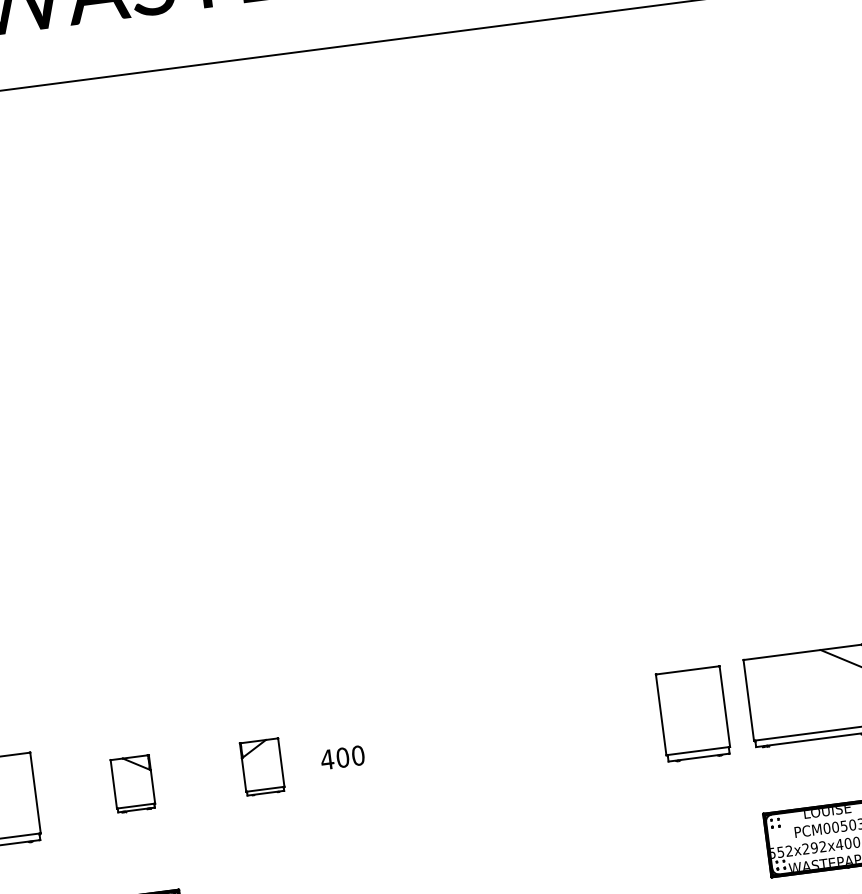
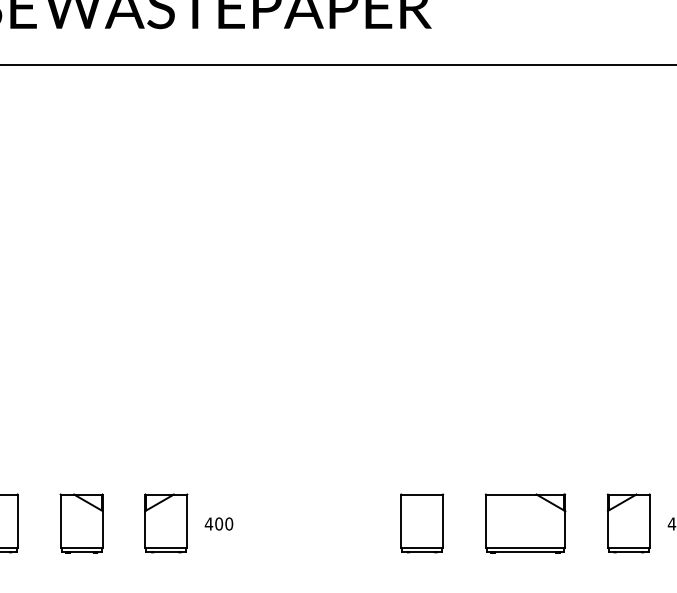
part: (694, 714) -> (422, 523), moved
part: (262, 767) -> (166, 523), size x1.67
part: (133, 784) -> (81, 523), size x1.67

